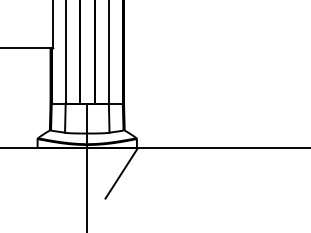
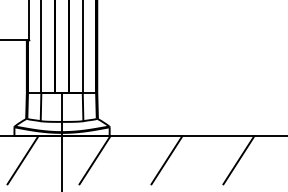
line: (46, 173) -> (22, 160), added
line: (196, 173) -> (166, 160), added
line: (271, 173) -> (238, 160), added

